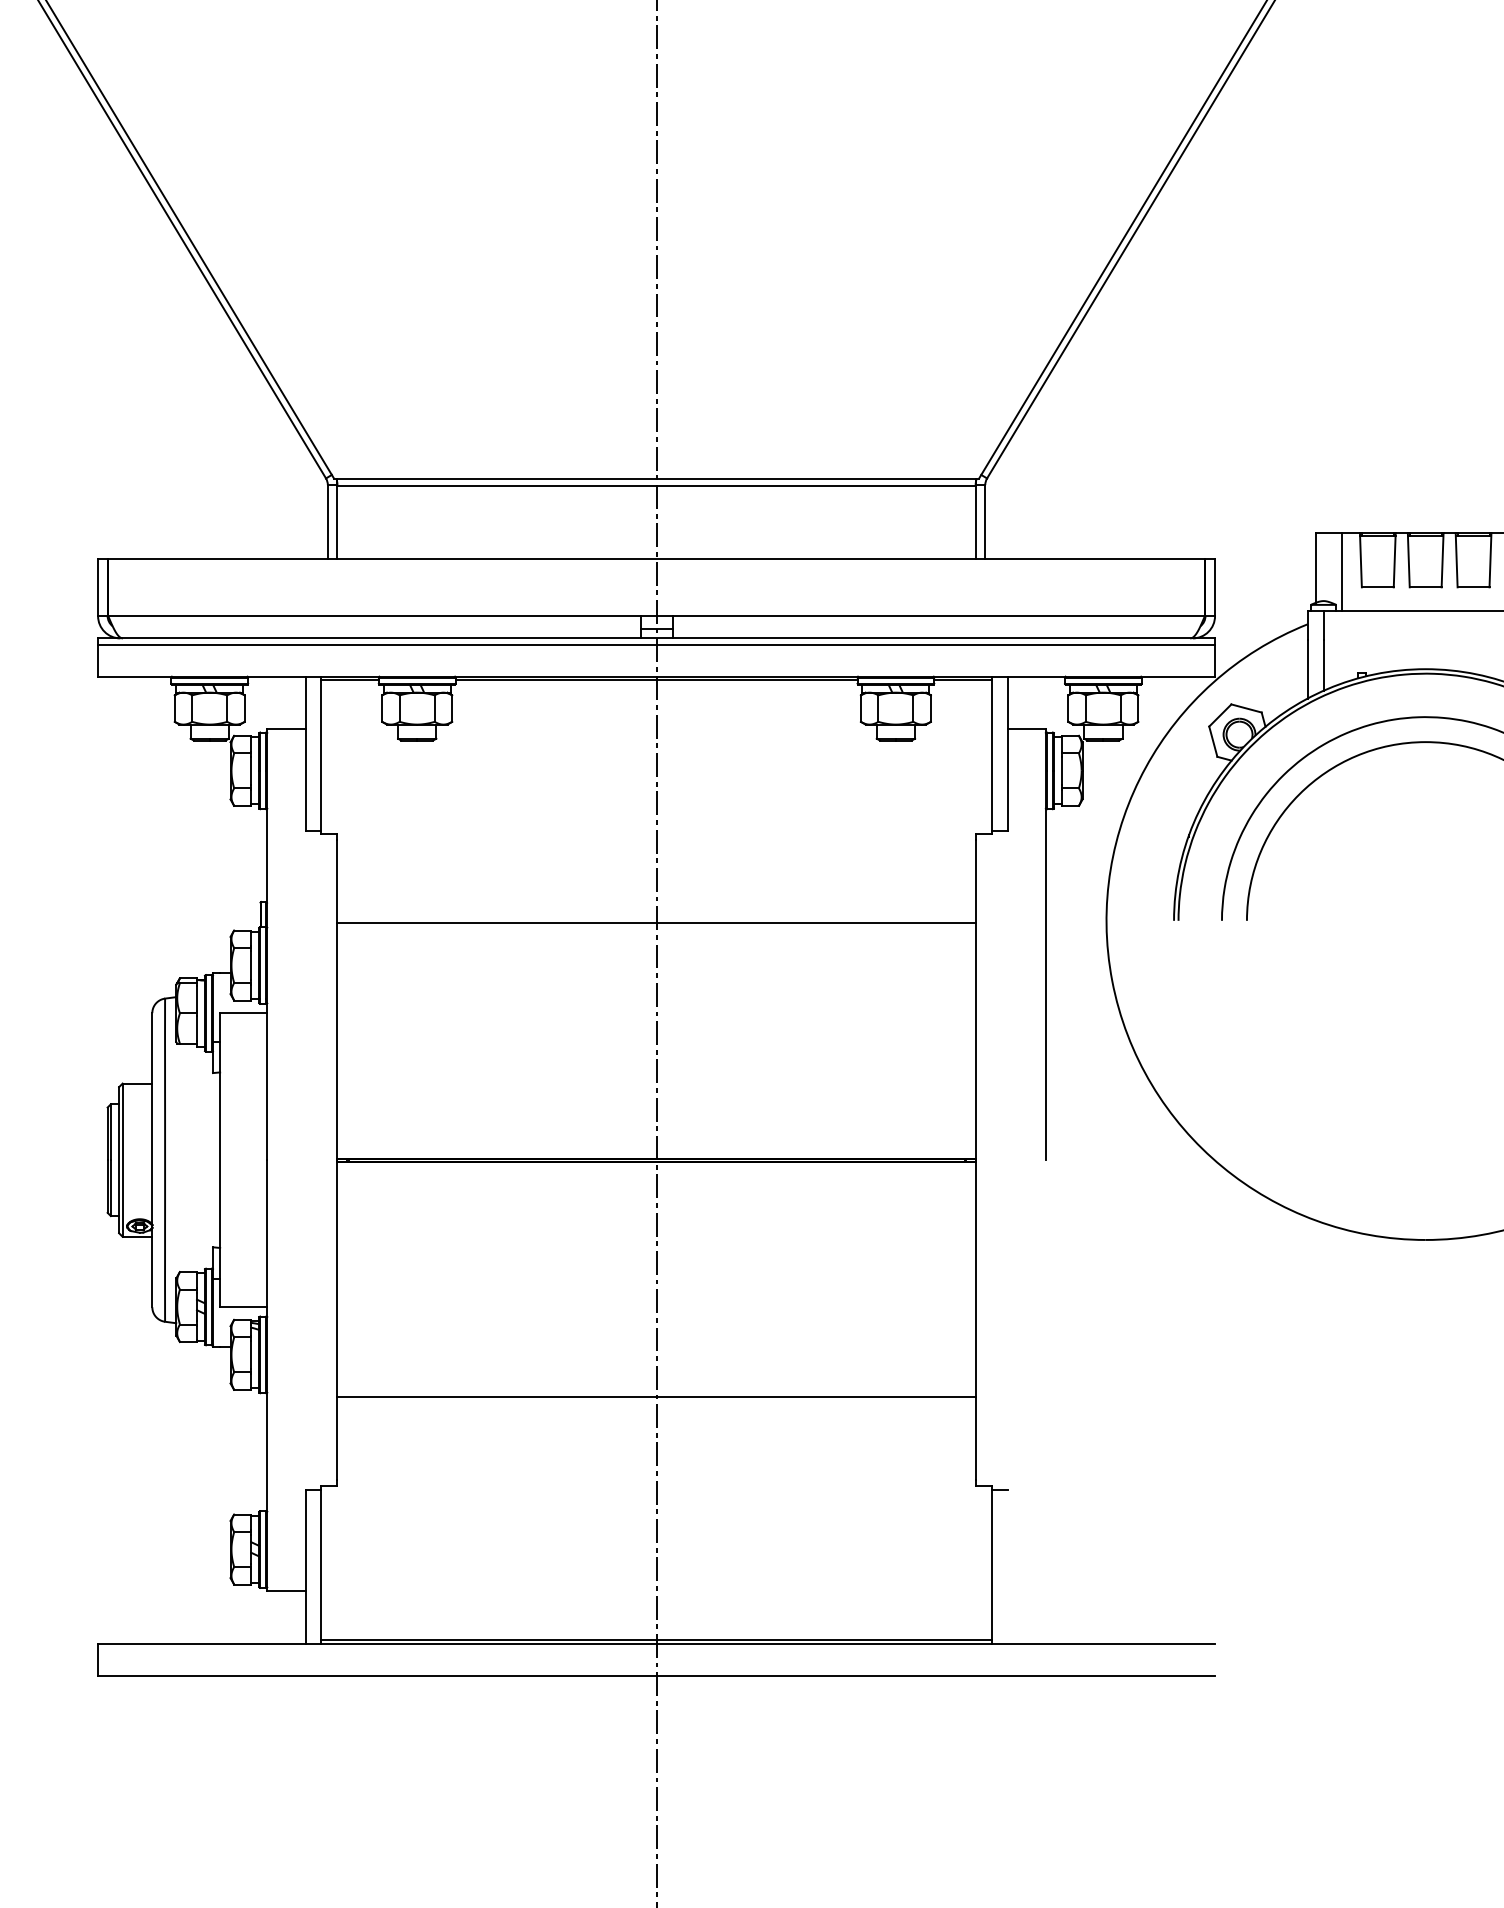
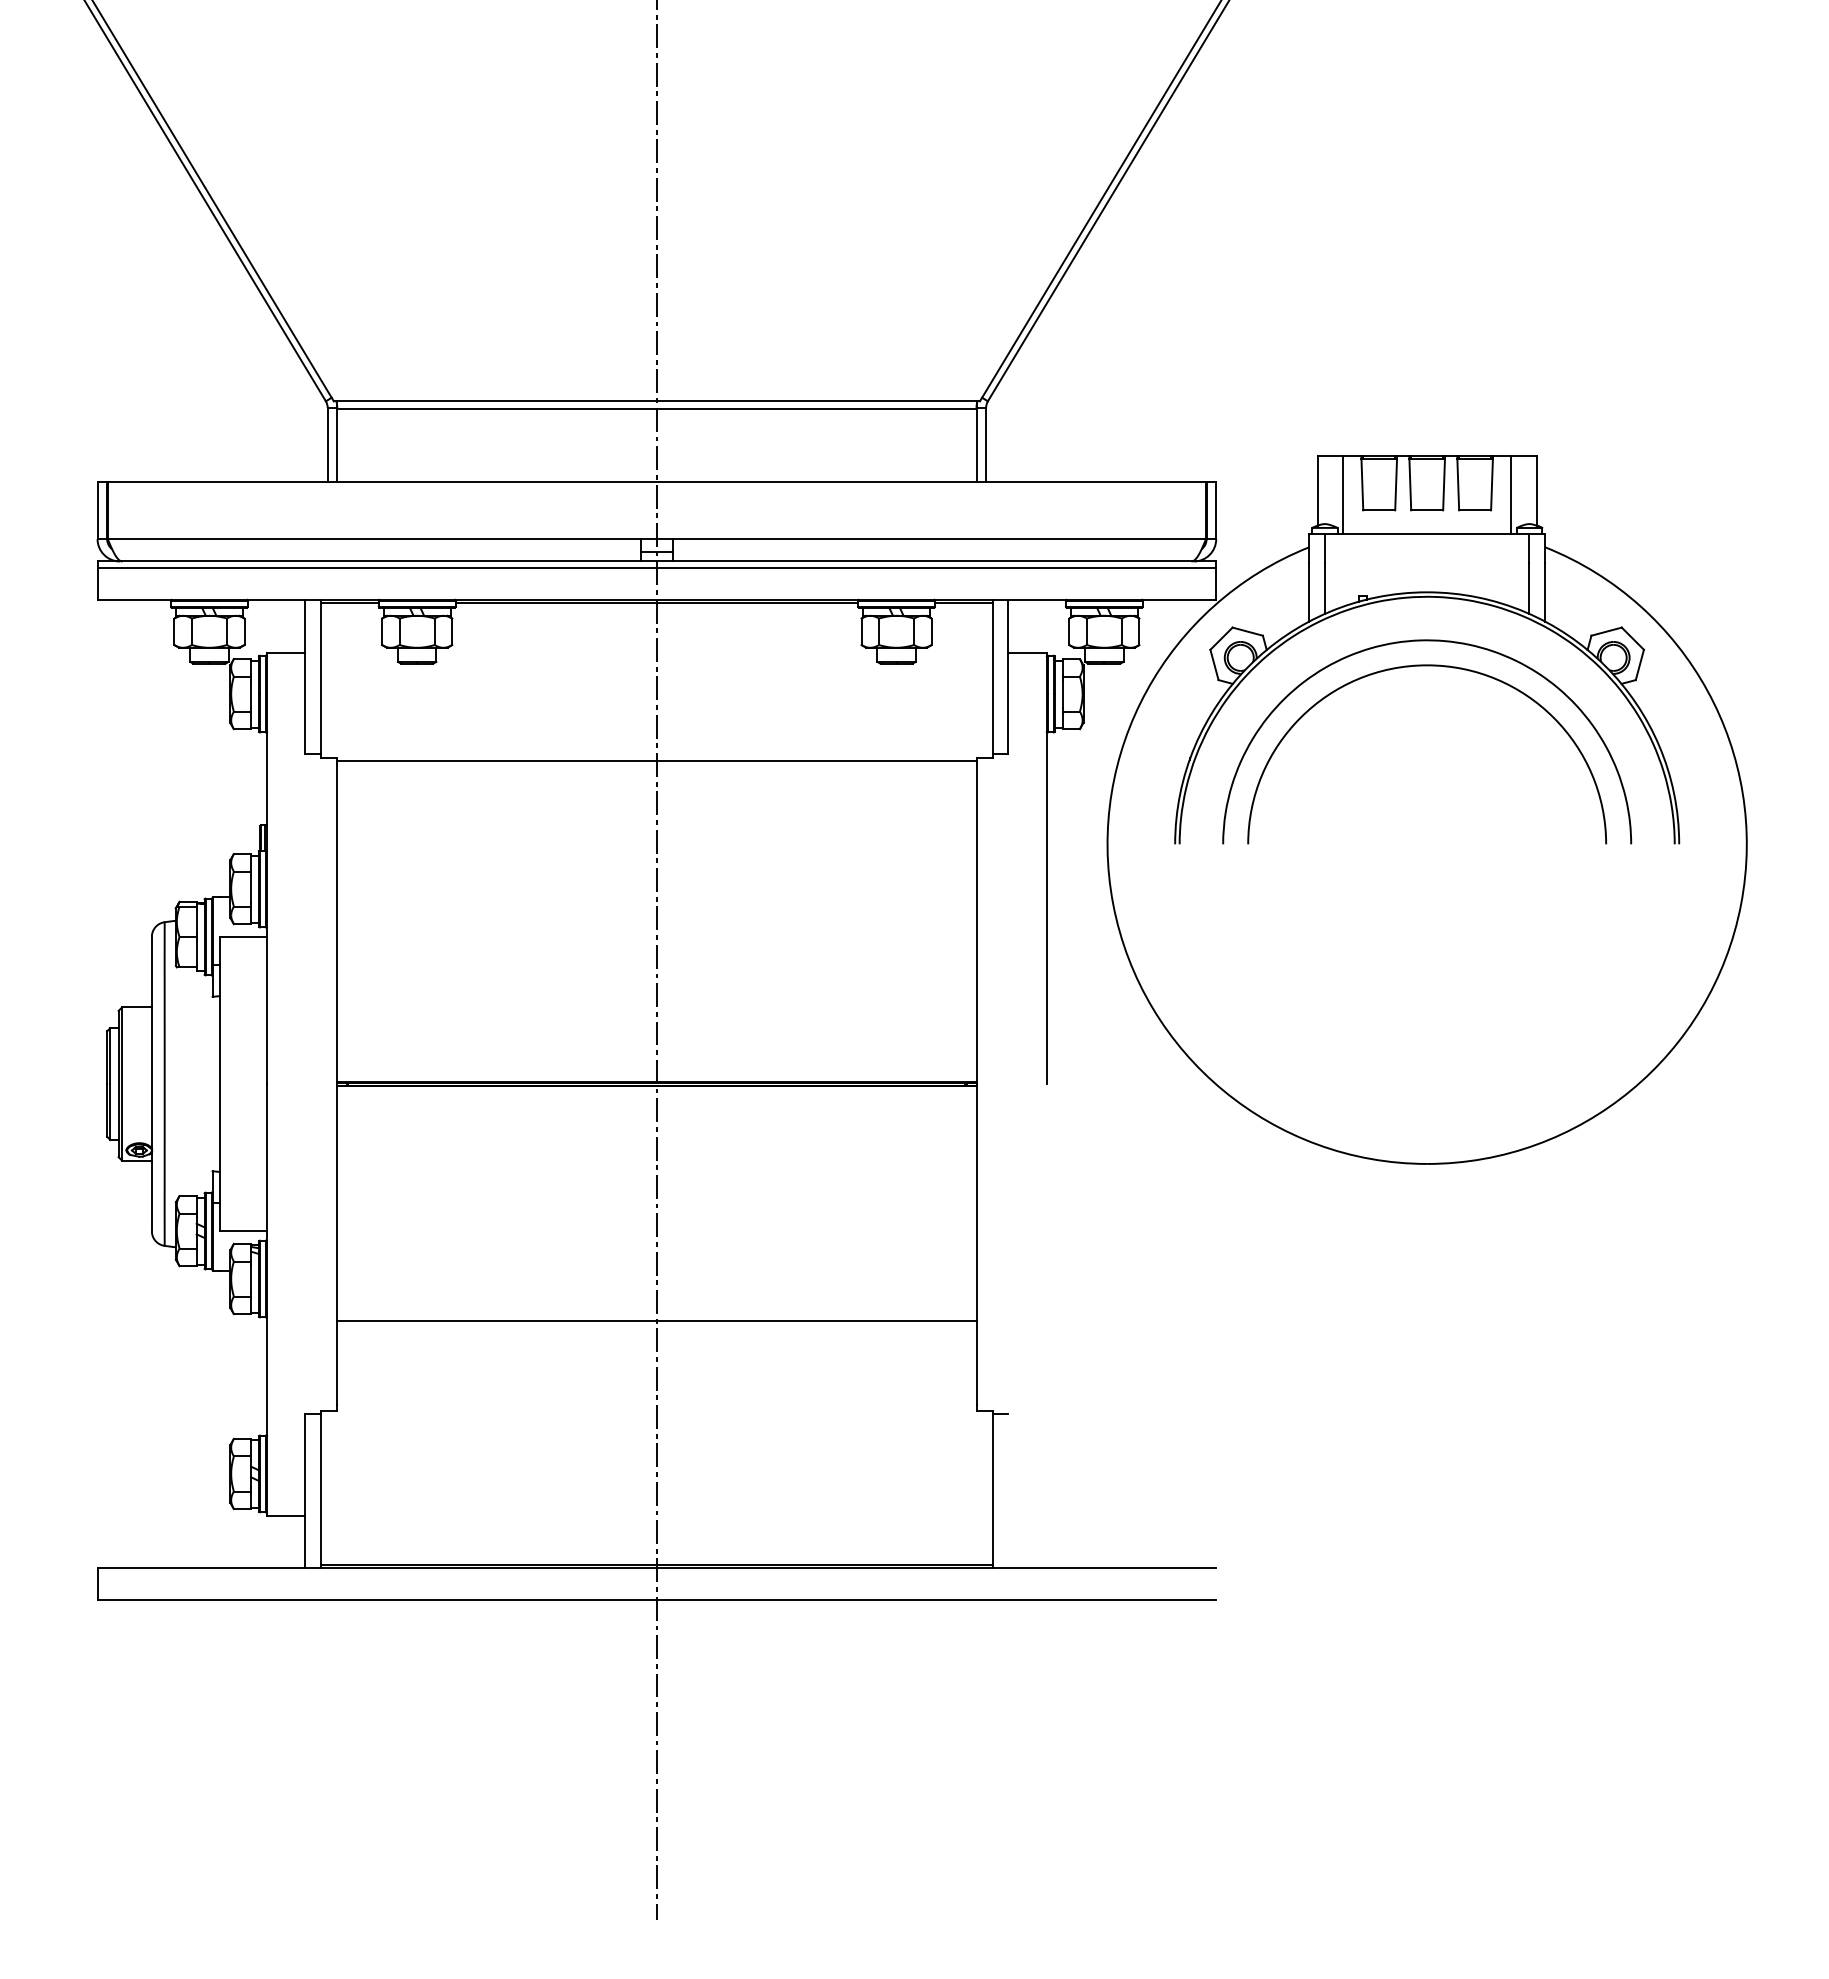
line: (656, 922) -> (656, 760), moved

